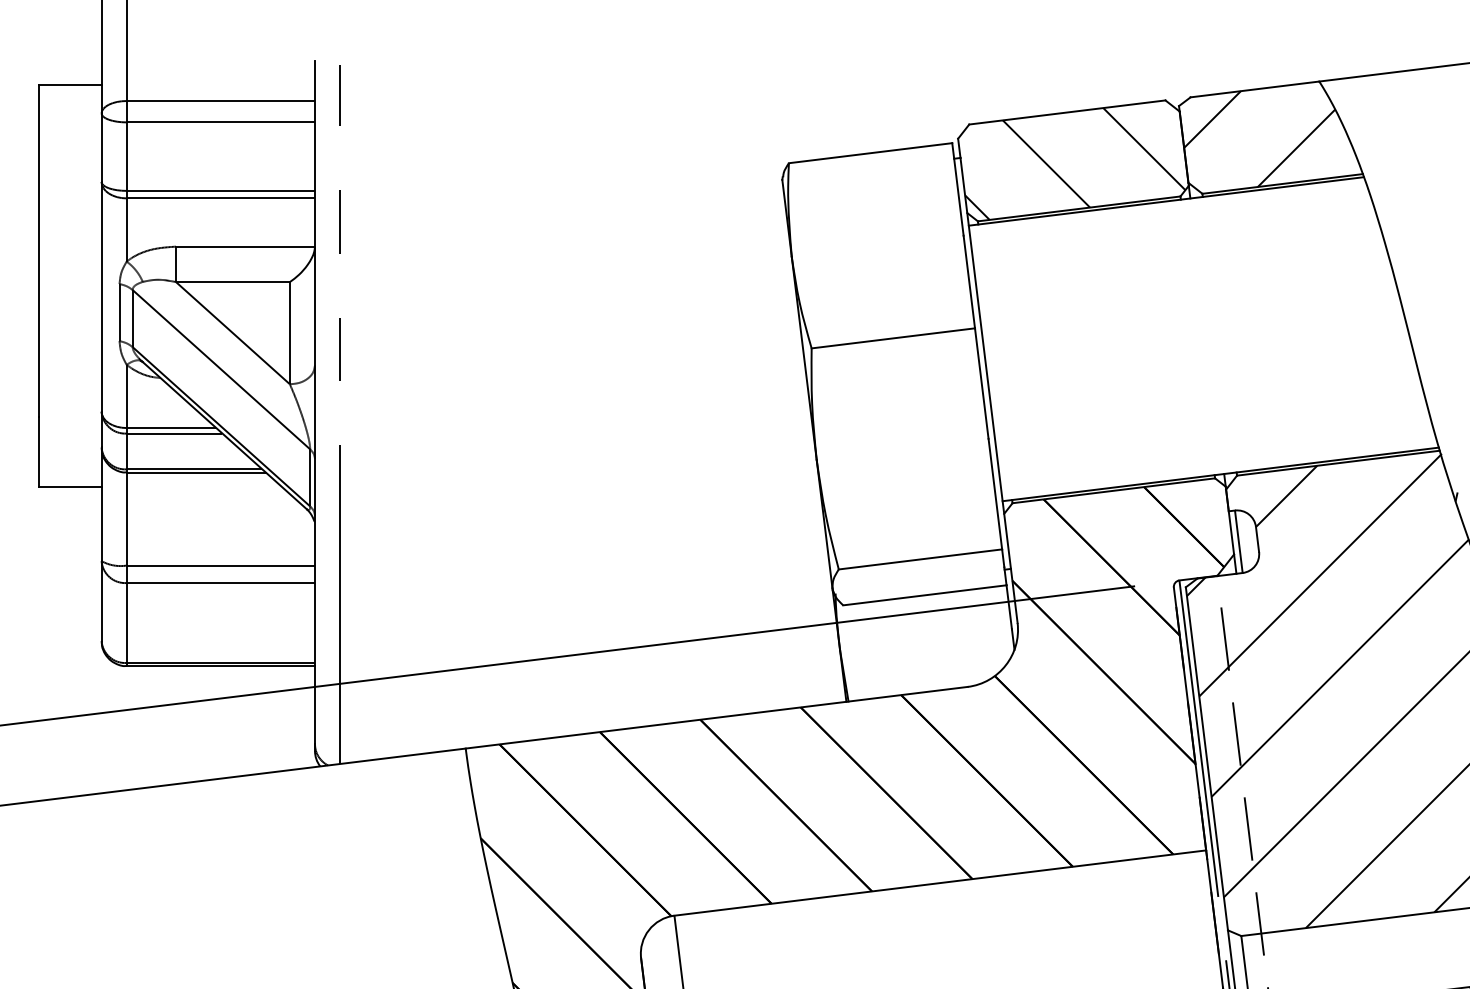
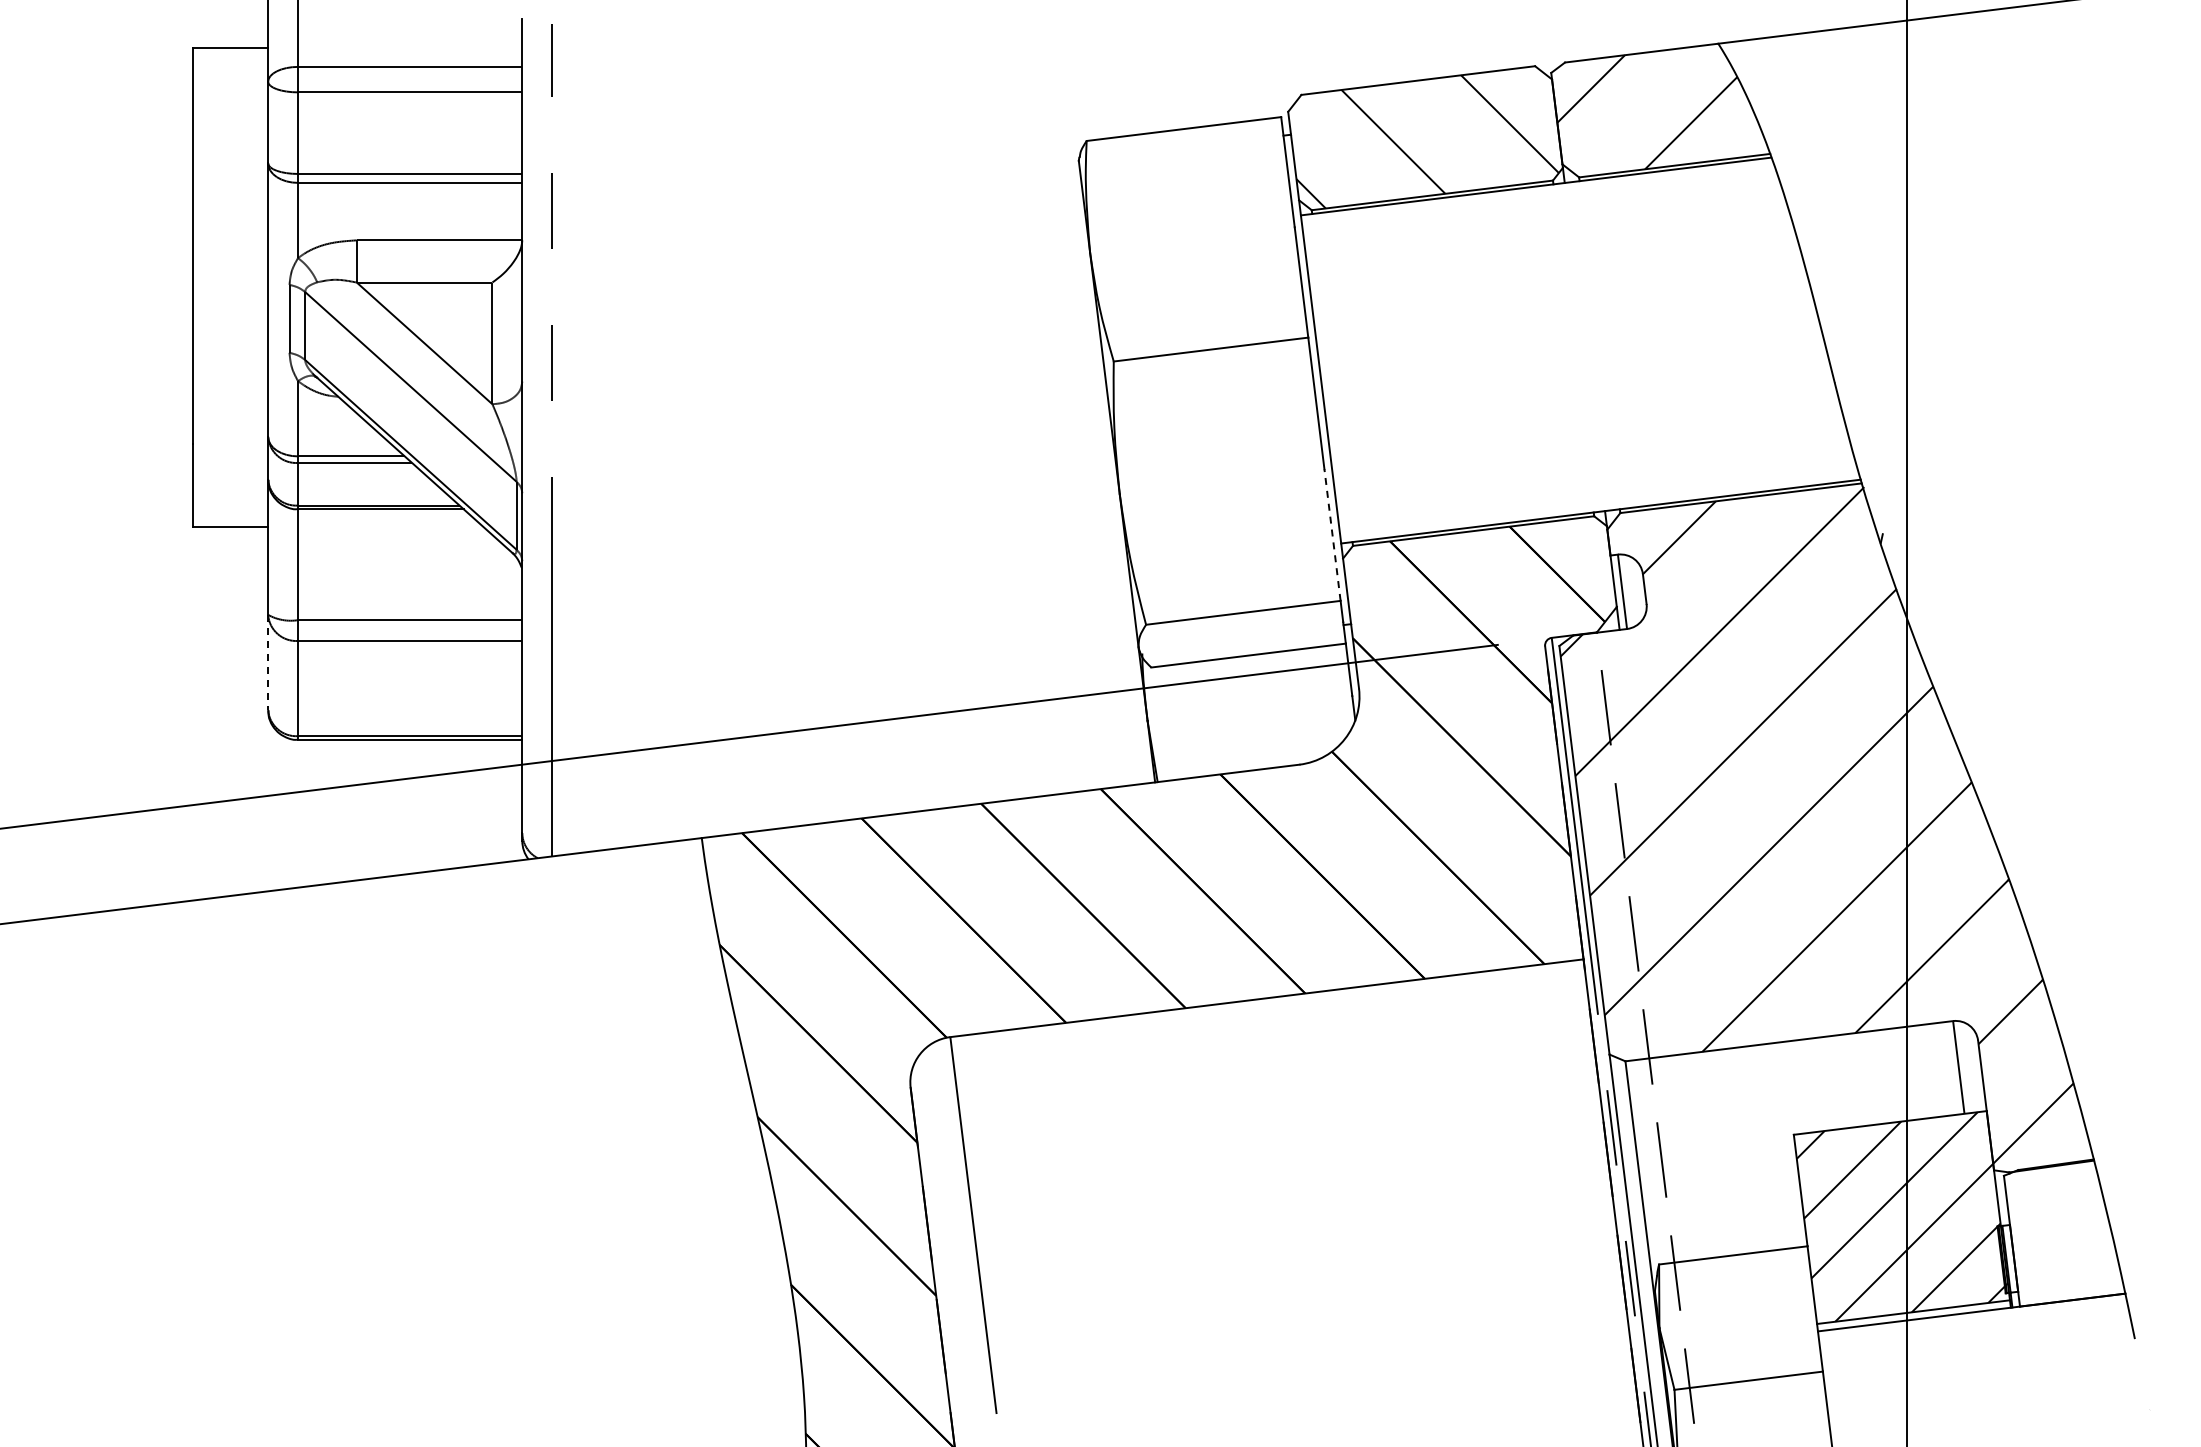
line: (995, 493) -> (1332, 534), solid -> dashed
line: (101, 601) -> (268, 662), solid -> dashed

